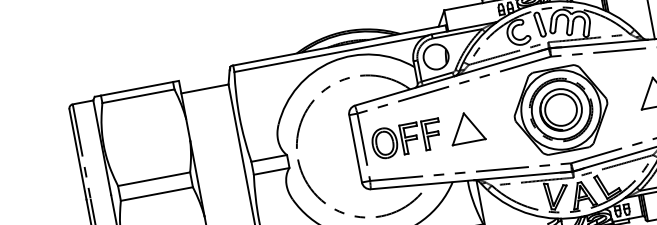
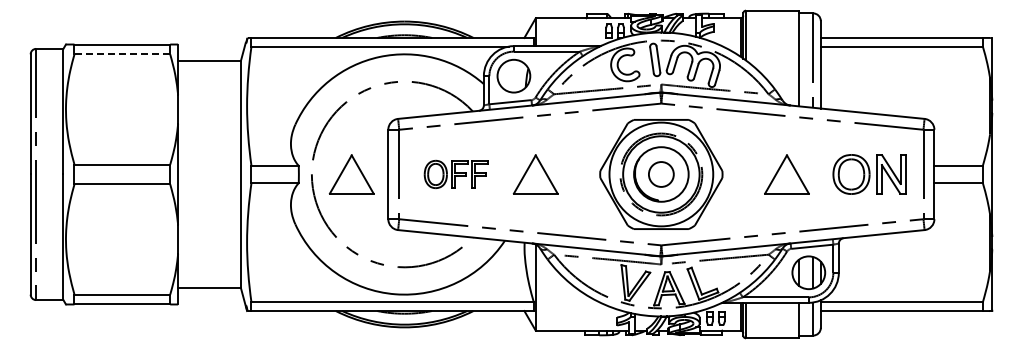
line: (138, 96) -> (122, 54), solid -> dashed
circle: (561, 109) -> (661, 174), size x0.6
part: (406, 139) -> (455, 174), size x0.7
part: (327, 154) -> (351, 174), added

